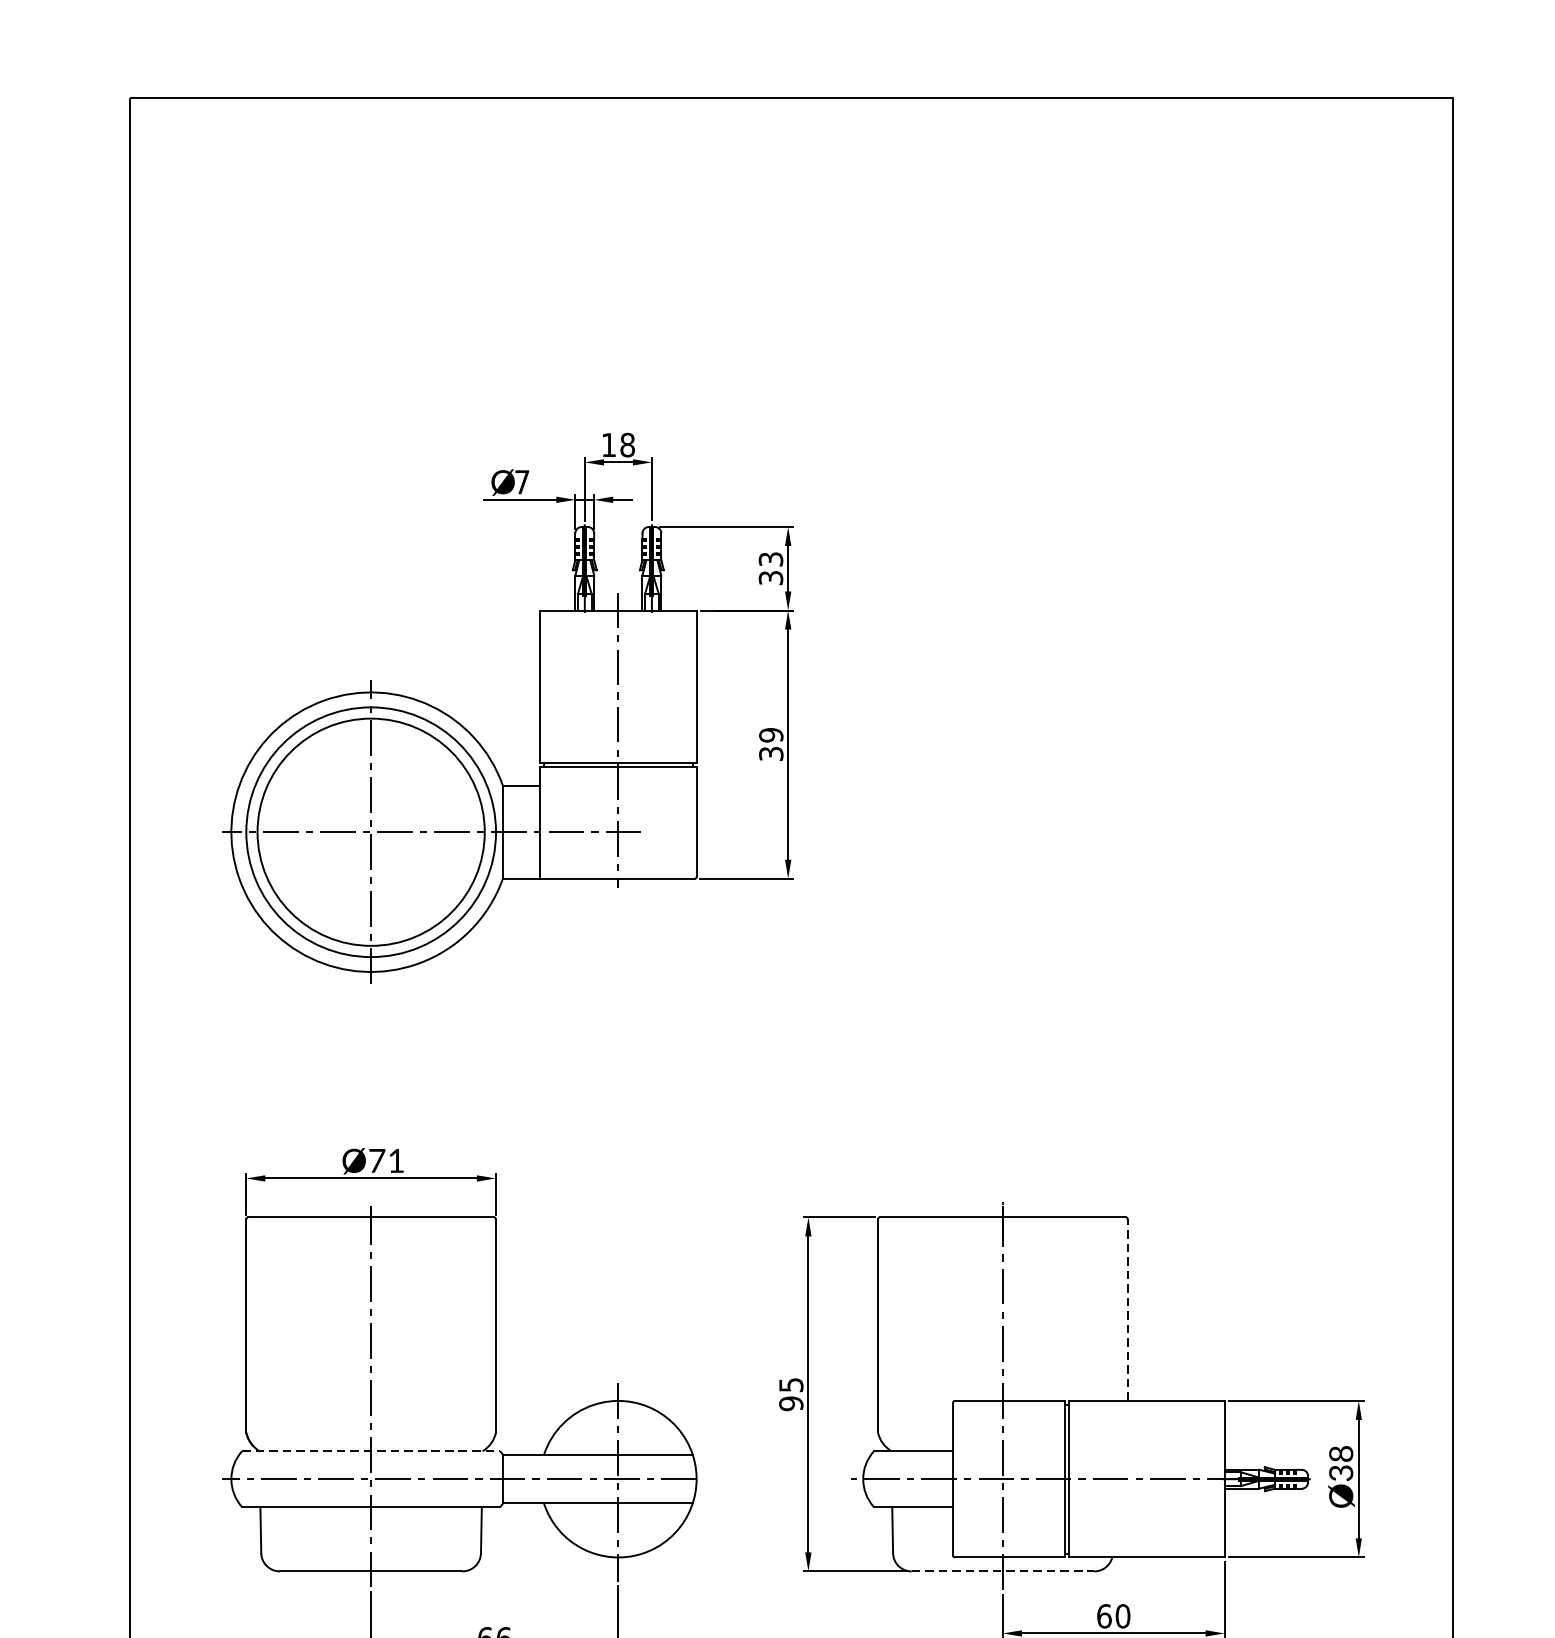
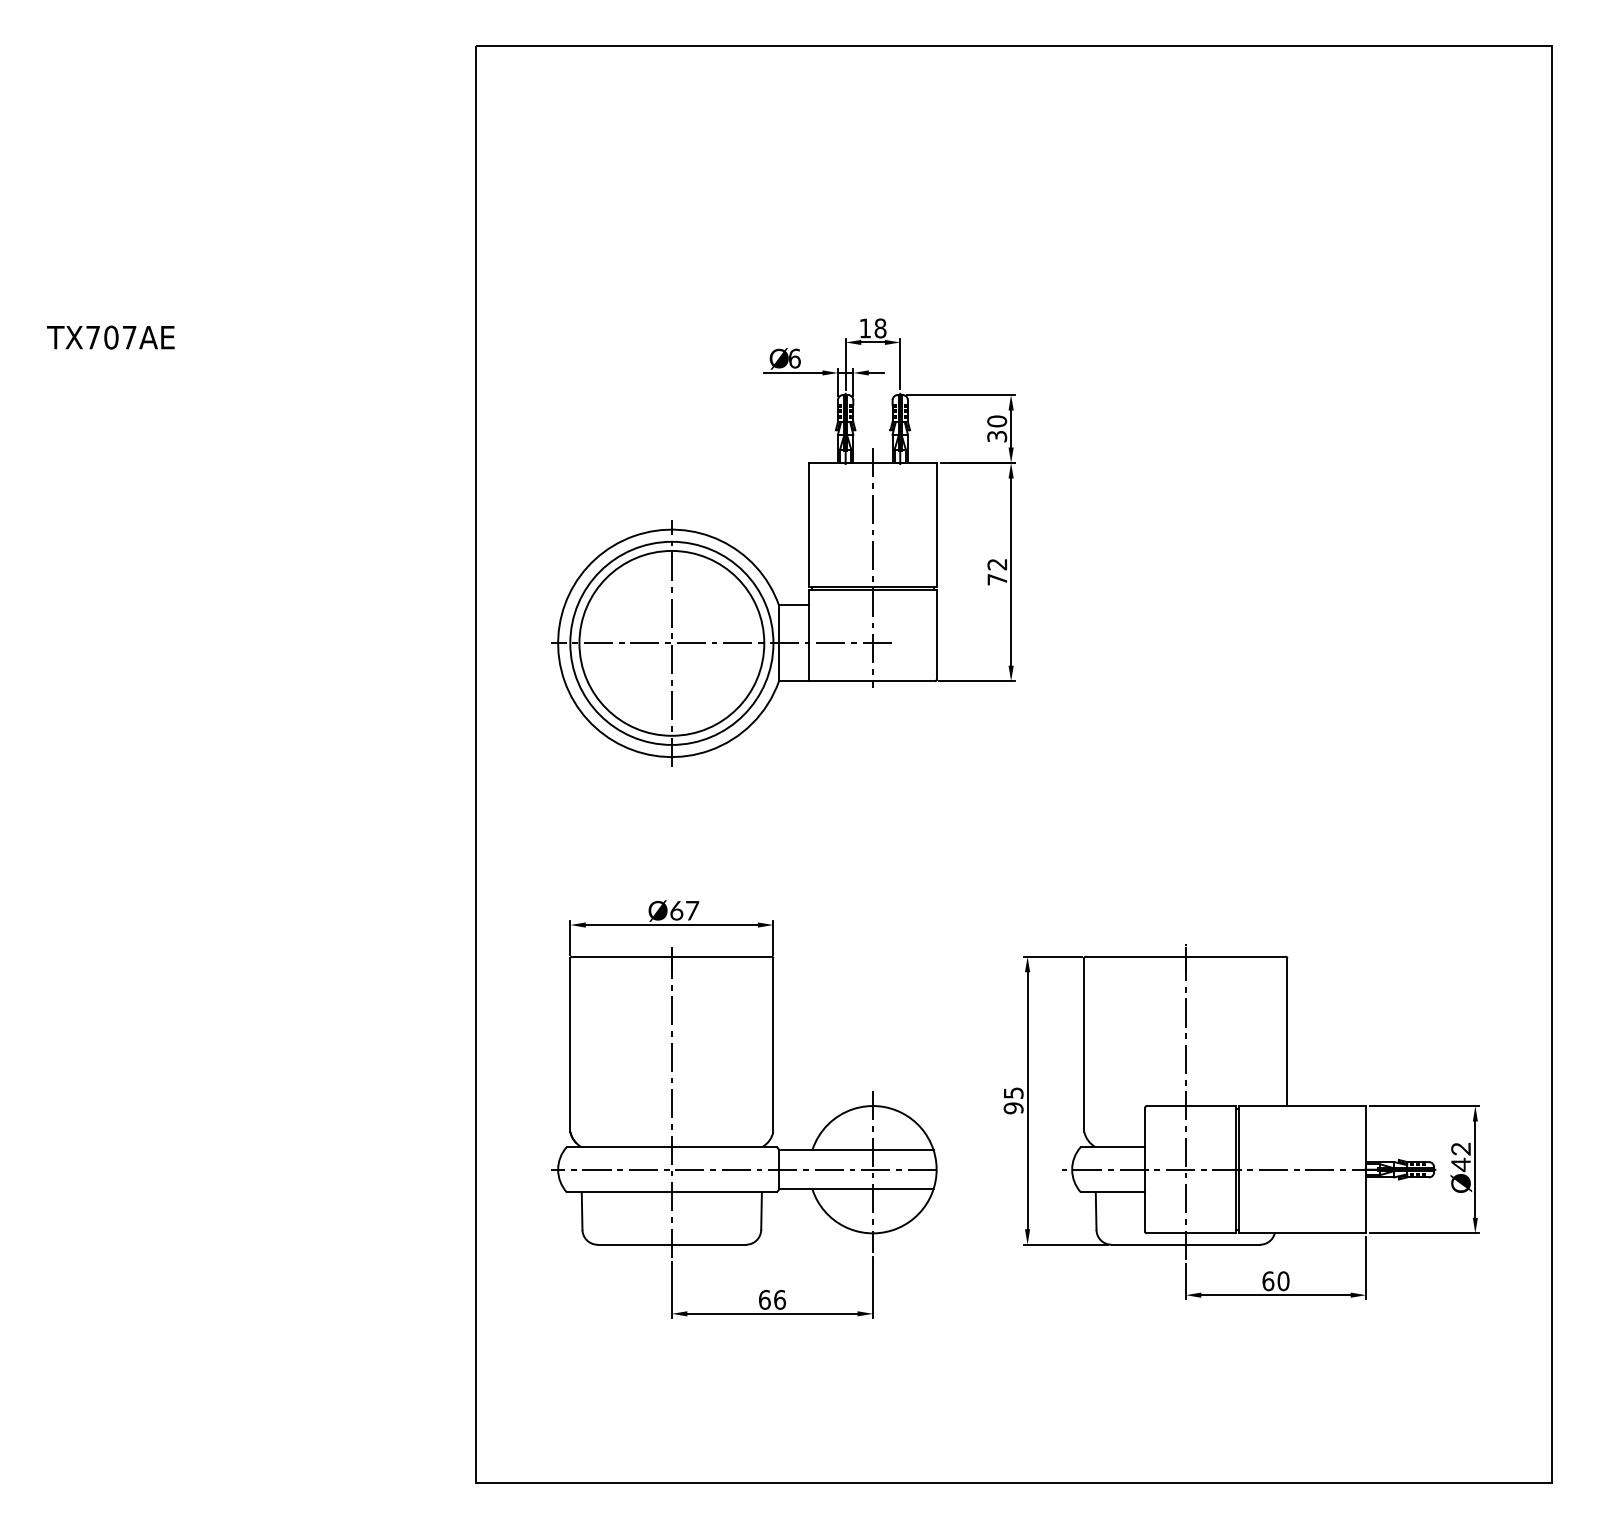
text: (521, 482) -> (794, 358), 7 -> 6
text: (771, 559) -> (997, 421), 33 -> 30
text: (771, 743) -> (997, 571), 39 -> 72
text: (386, 1160) -> (684, 910), Ø71 -> Ø67
line: (1127, 1310) -> (1287, 1032), dashed -> solid
line: (370, 1450) -> (671, 1146), dashed -> solid
text: (1340, 1464) -> (1460, 1157), Ø38 -> Ø42
line: (1003, 1571) -> (1186, 1244), dashed -> solid

